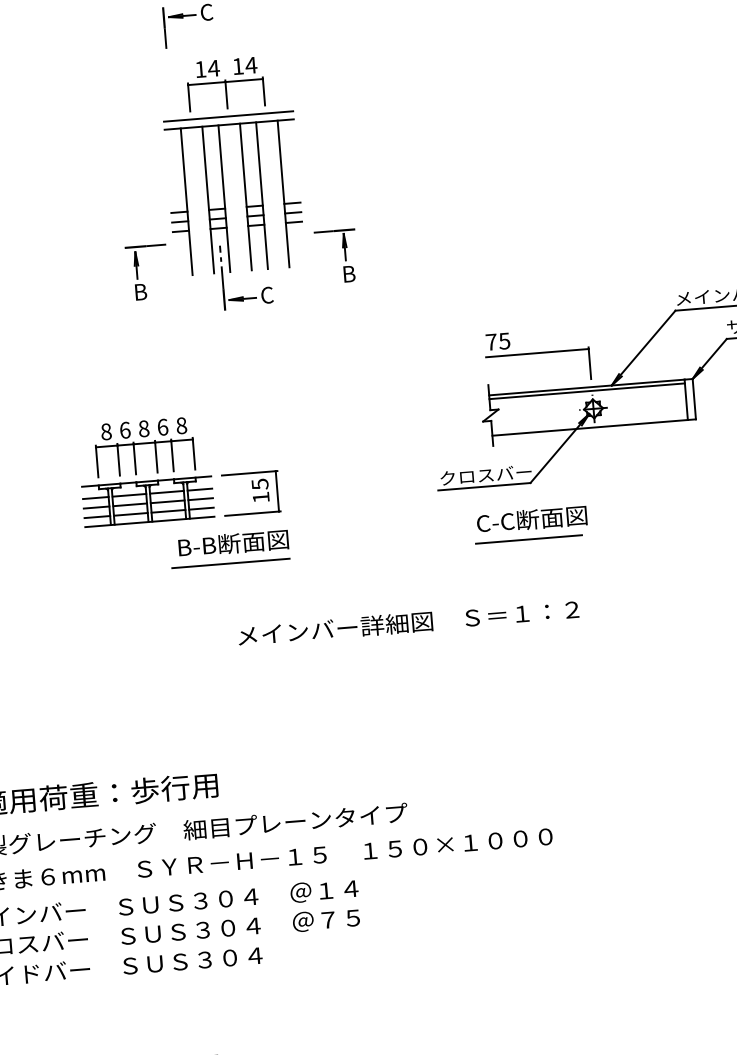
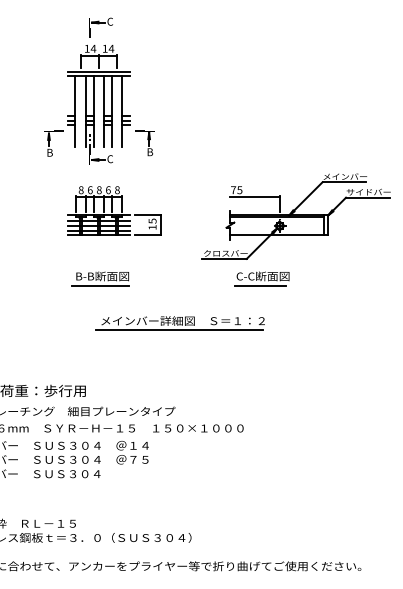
part: (235, 183) -> (99, 104), moved
part: (178, 468) -> (114, 210), moved
part: (529, 524) -> (261, 278), moved
line: (400, 643) -> (178, 330), added

